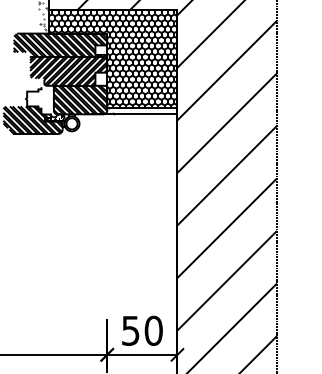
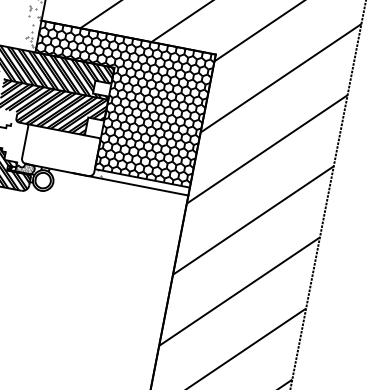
hatch: (80, 99) -> (61, 149), removed

